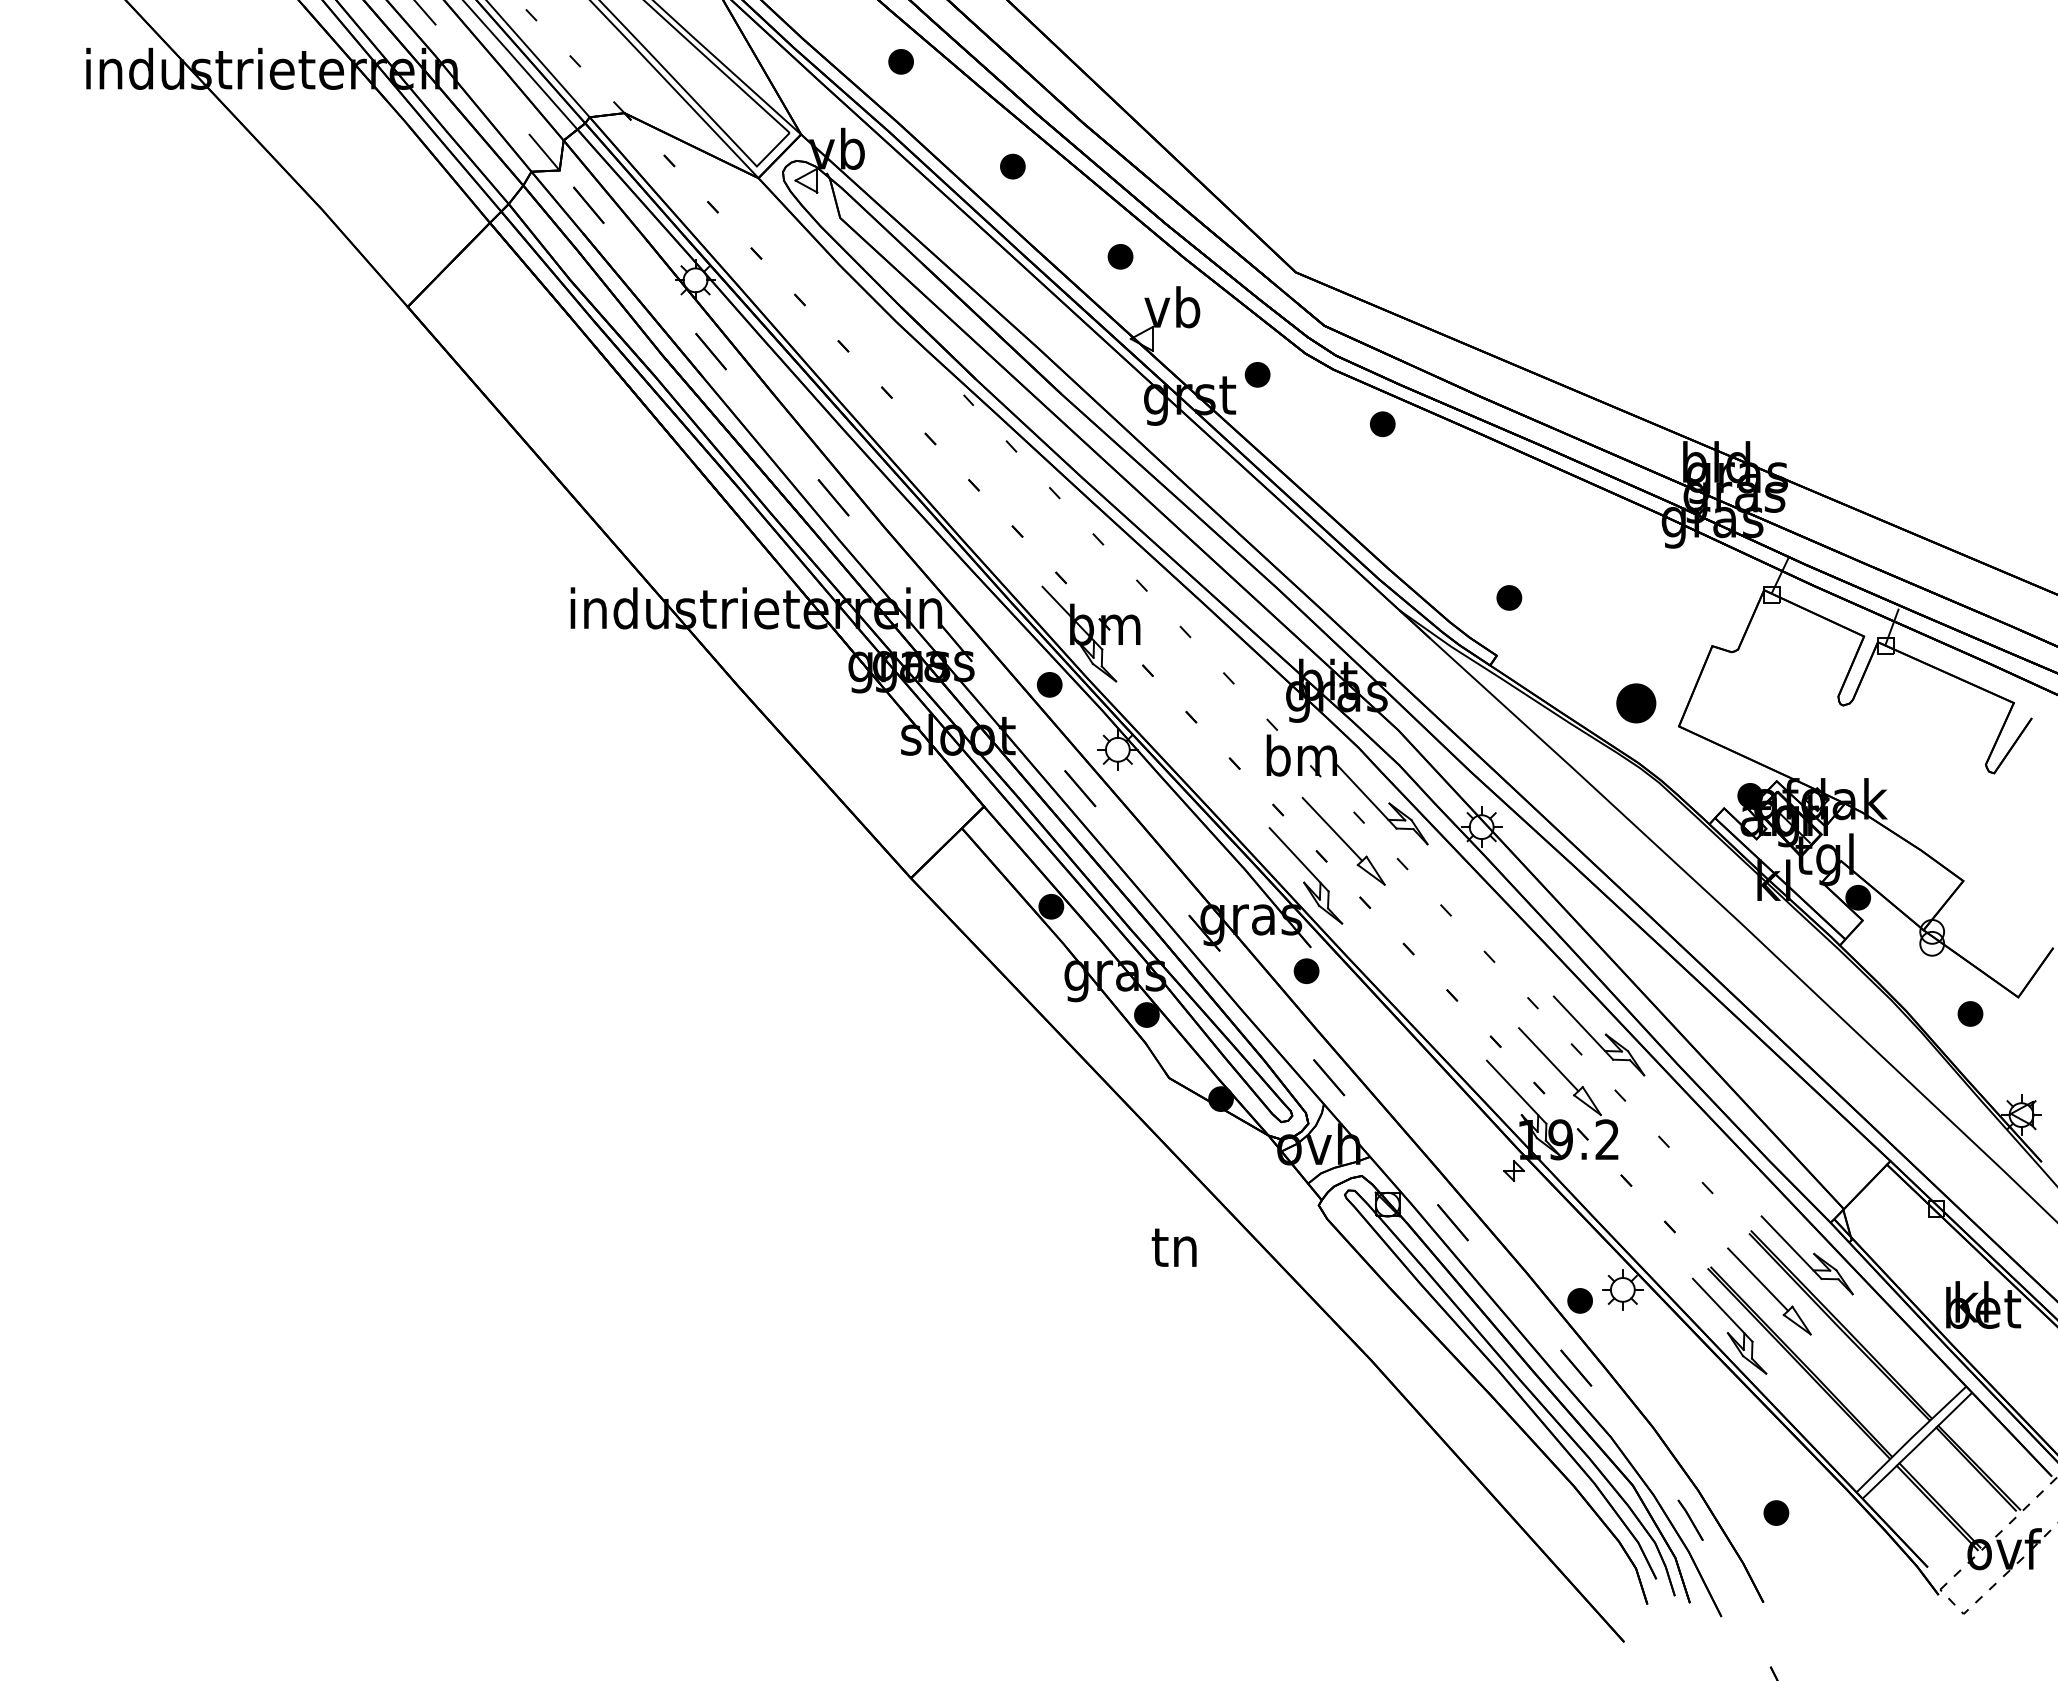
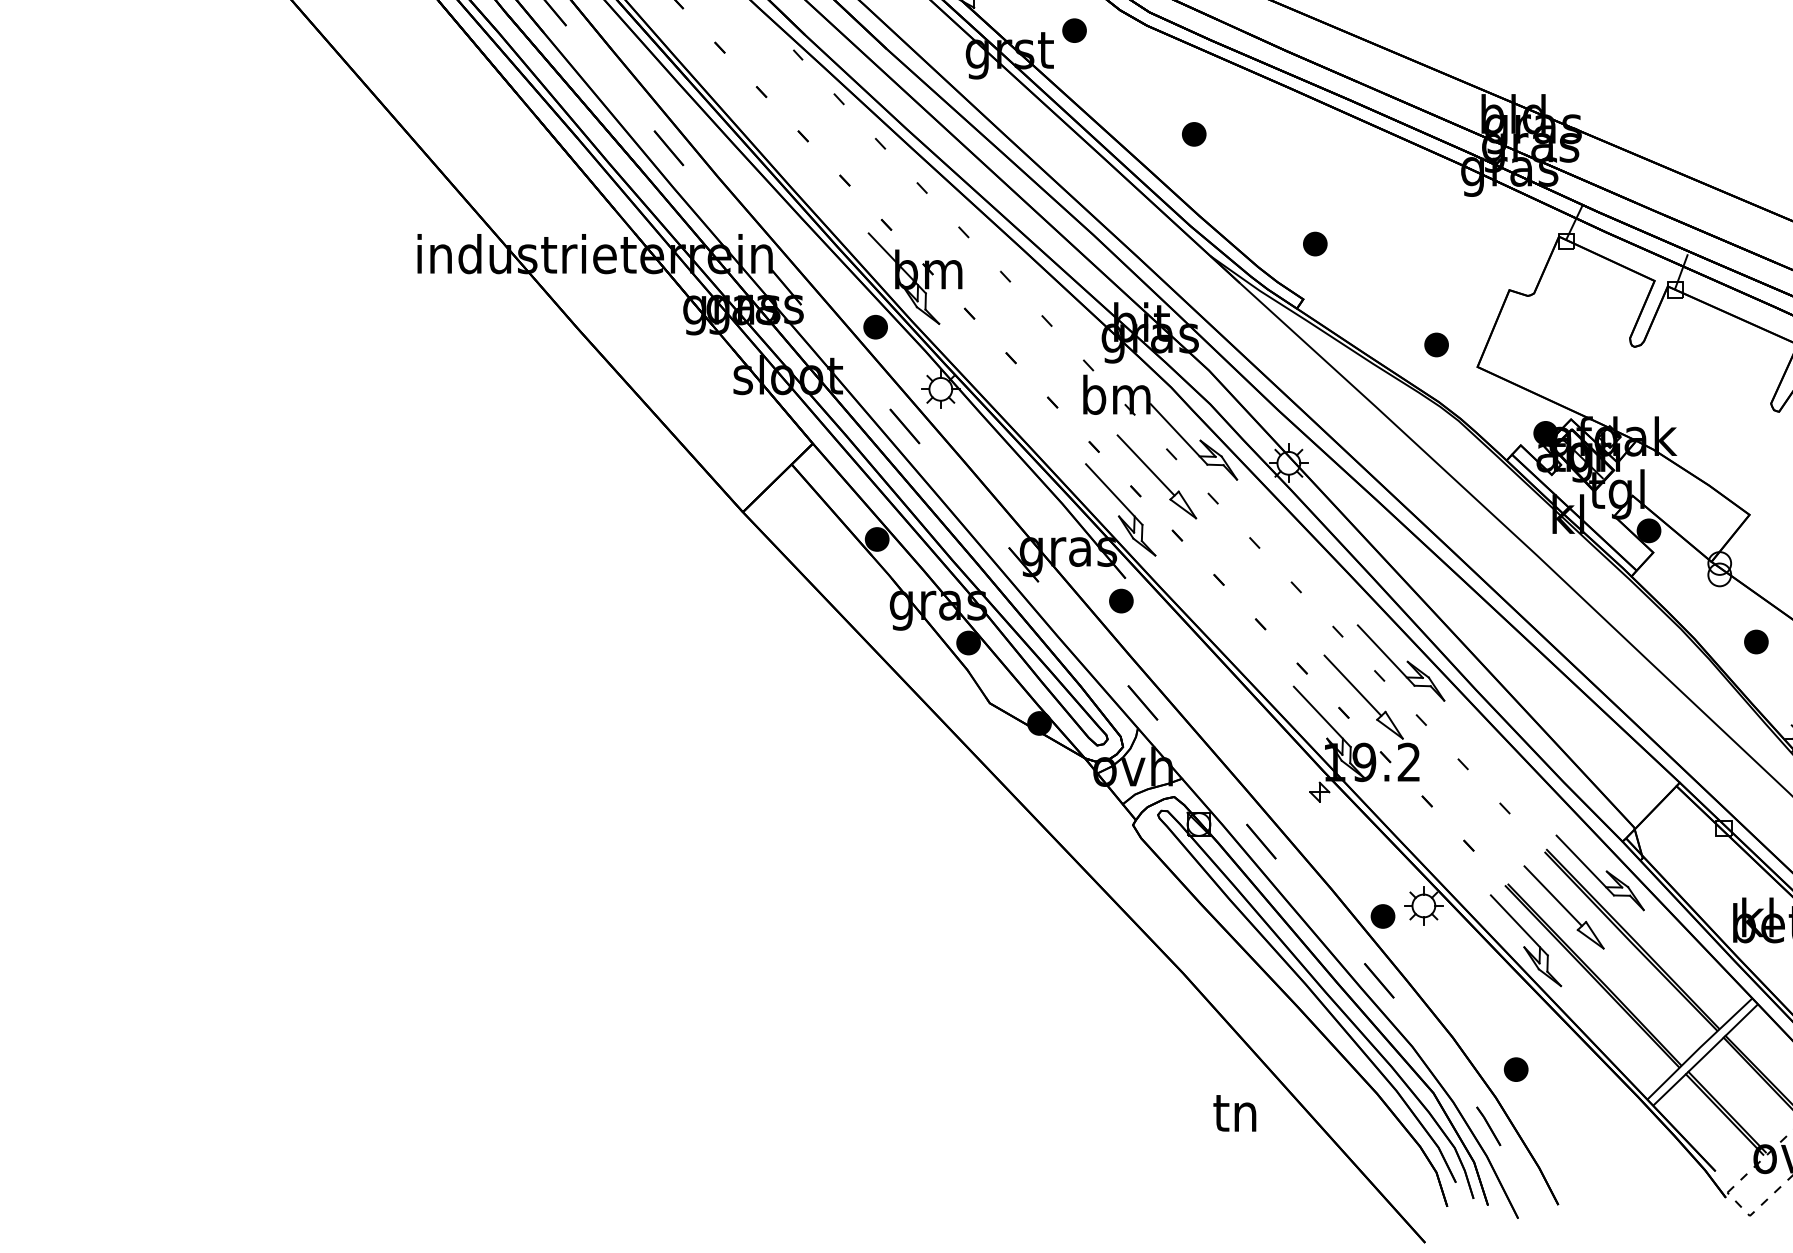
part: (1382, 424) -> (1193, 134), moved
part: (1635, 703) -> (1435, 345), size x0.62
text: (1173, 1247) -> (1234, 1113), moved
part: (1776, 1512) -> (1516, 1069), moved

